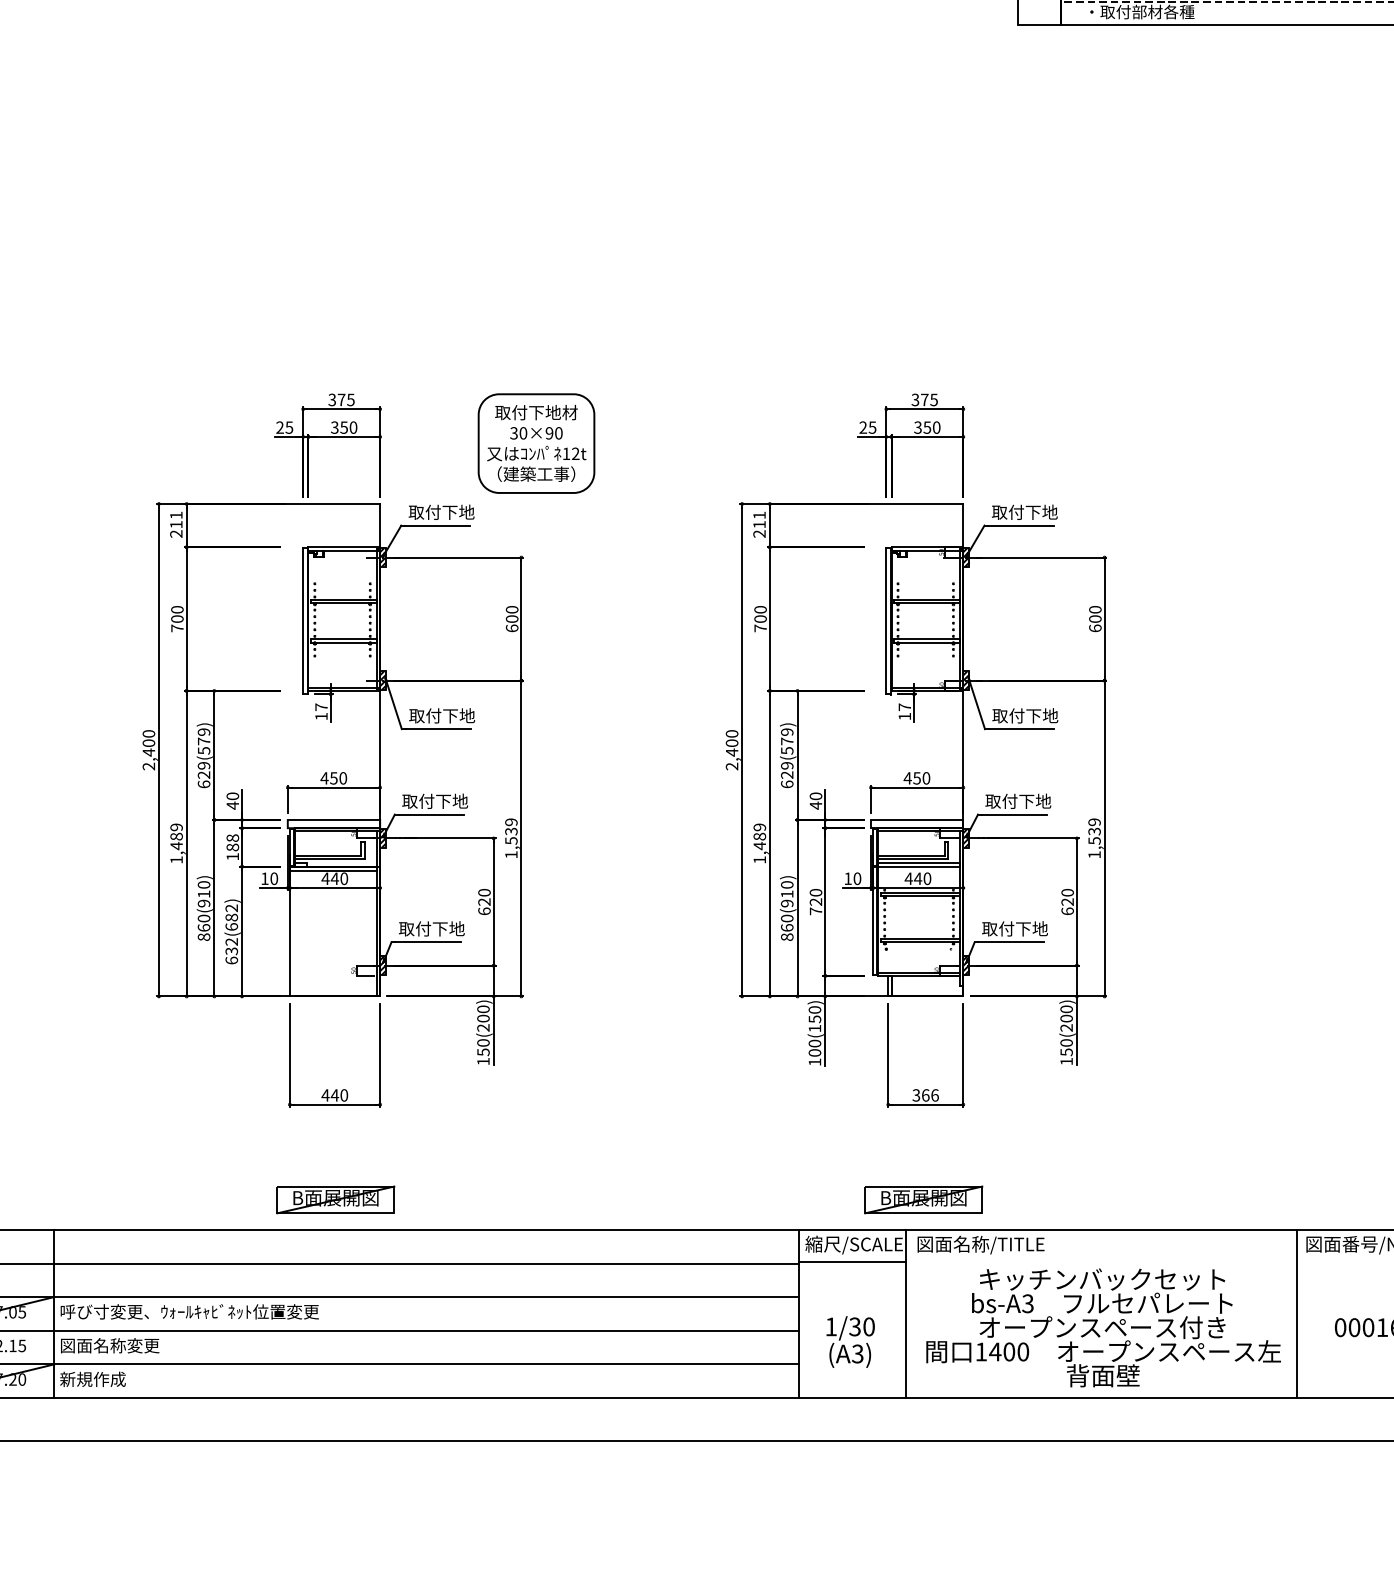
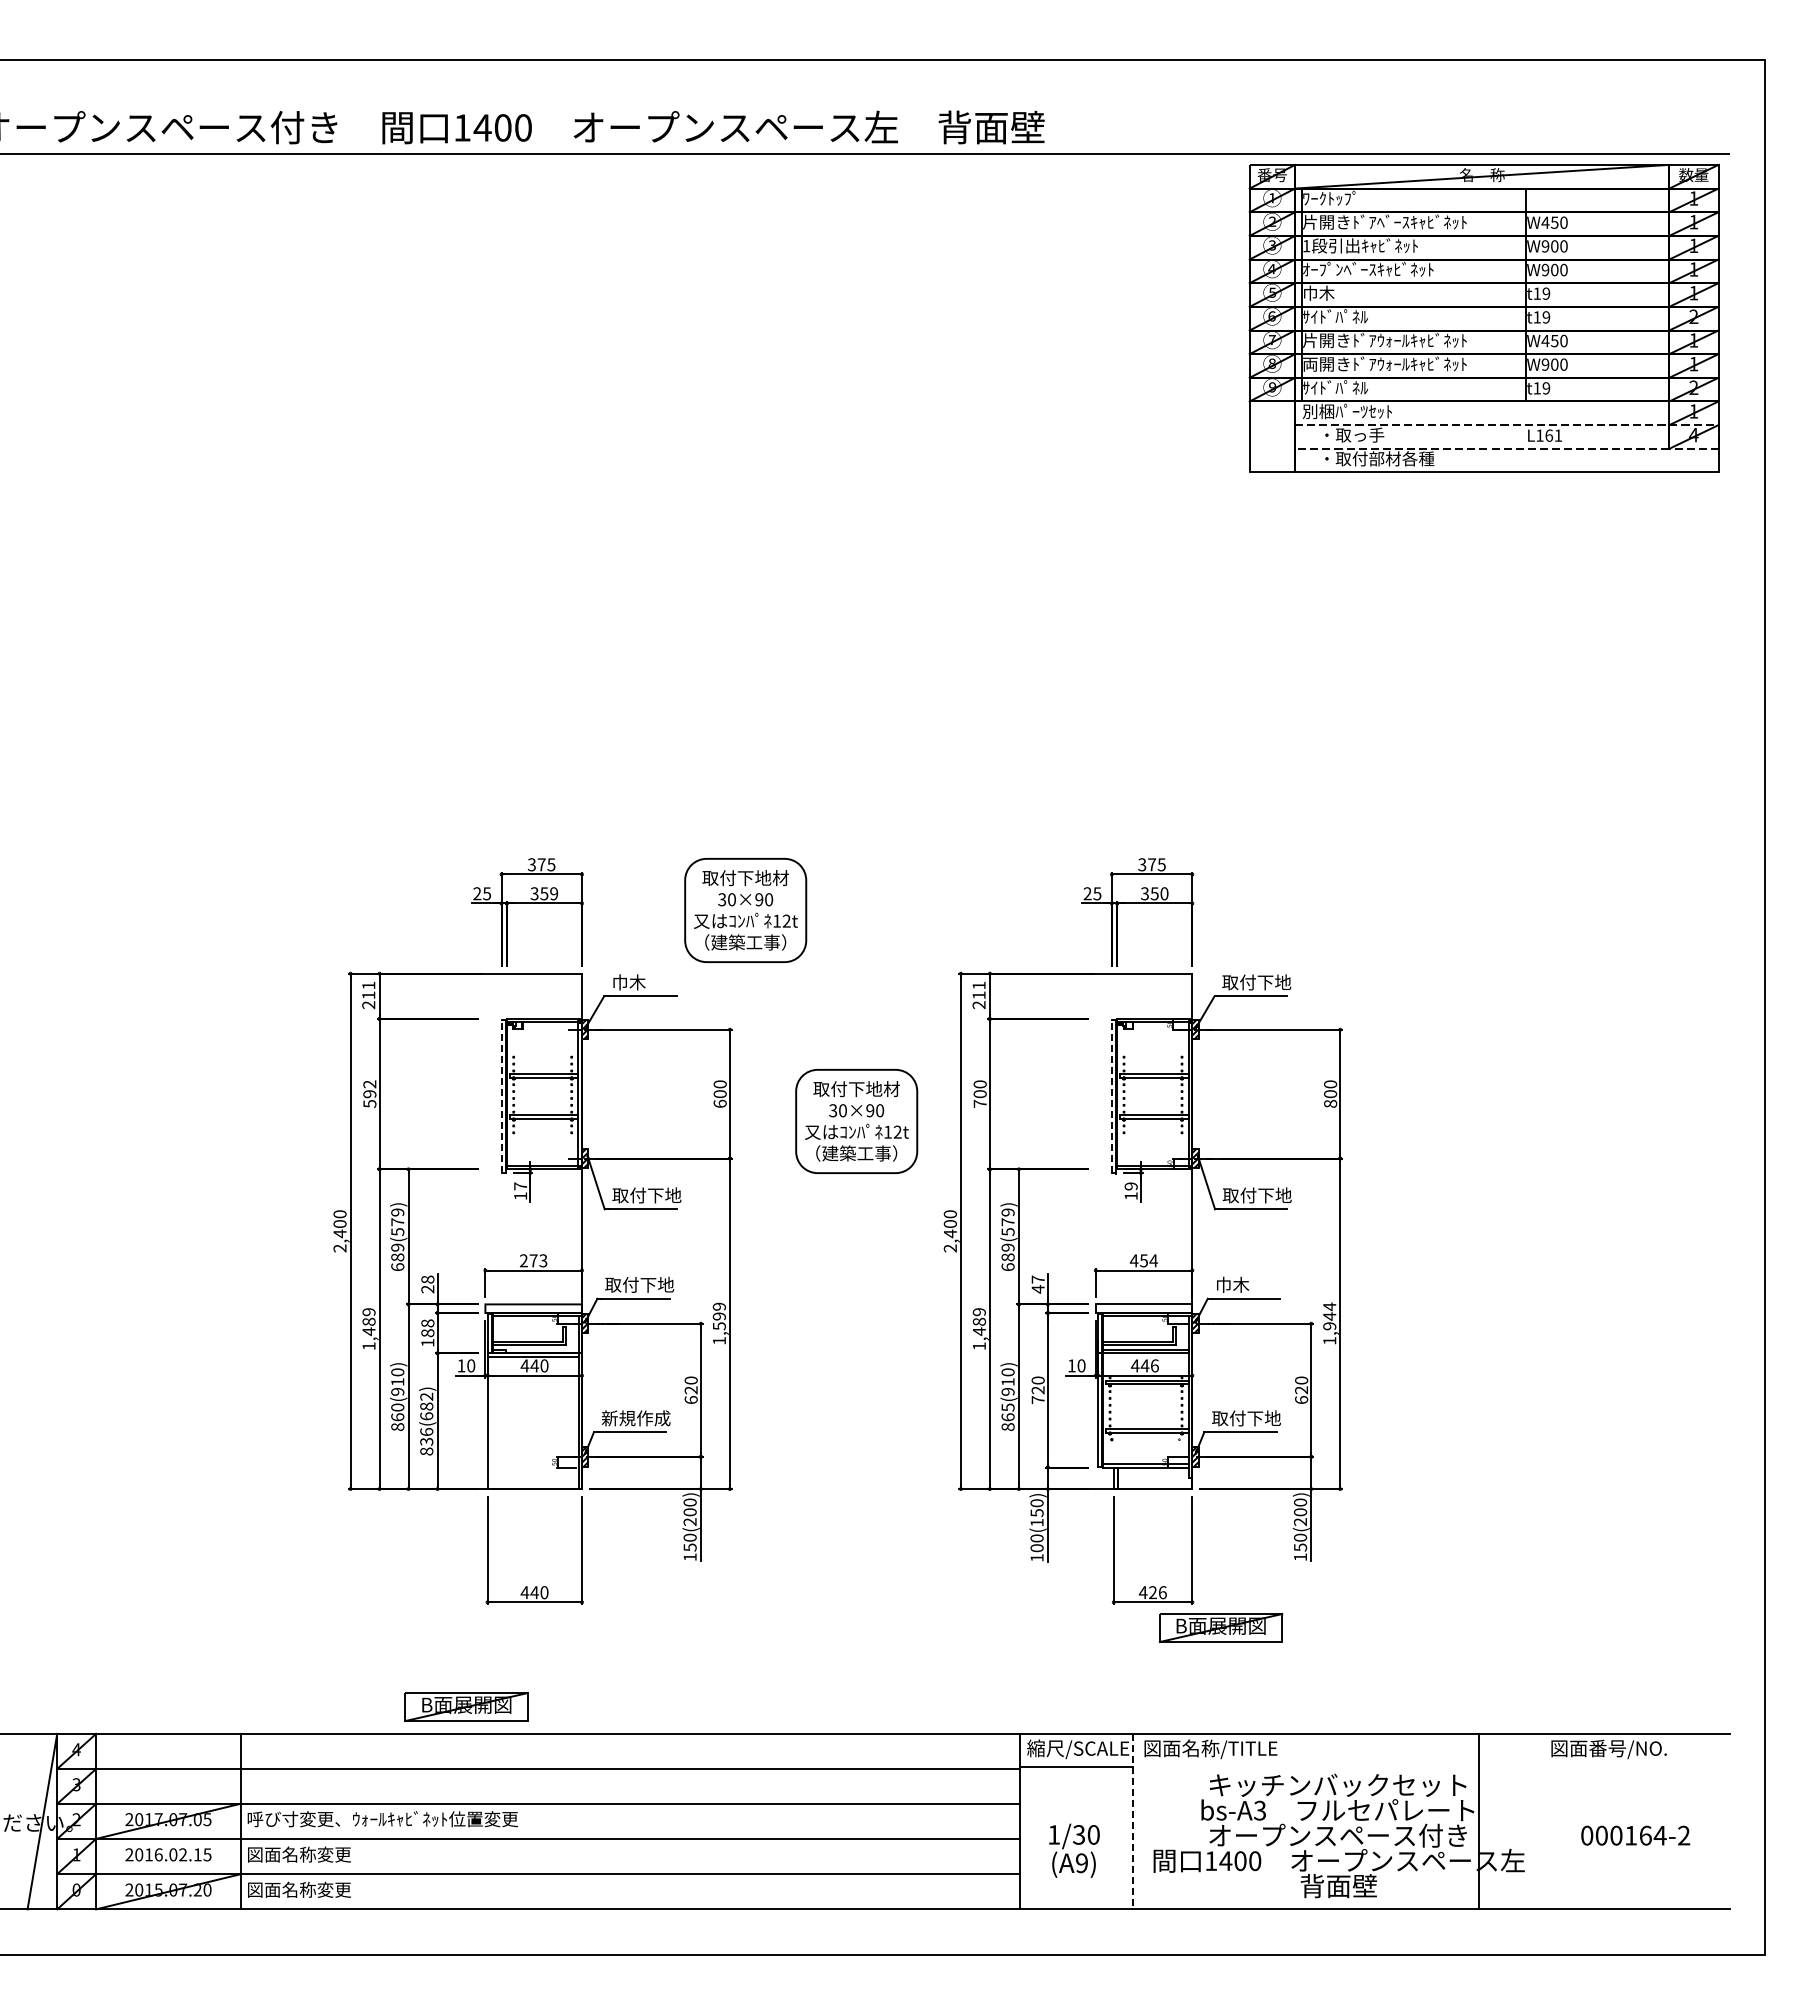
text: (353, 427) -> (554, 893), 350 -> 359
text: (440, 512) -> (645, 982), 取付下地 -> 巾木
text: (177, 618) -> (369, 1093), 700 -> 592
line: (303, 621) -> (501, 1096), solid -> dashed
line: (886, 621) -> (1111, 1096), solid -> dashed
text: (1095, 628) -> (1330, 1103), 600 -> 800
part: (642, 645) -> (856, 1121), added
text: (904, 707) -> (1130, 1186), 17 -> 19
text: (203, 775) -> (397, 1257), 629(579) -> 689(579)
text: (786, 775) -> (1007, 1257), 629(579) -> 689(579)
text: (333, 778) -> (533, 1260), 450 -> 273
text: (926, 778) -> (1153, 1260), 450 -> 454
text: (815, 796) -> (1037, 1279), 40 -> 47
text: (232, 800) -> (427, 1284), 40 -> 28
text: (1017, 800) -> (1249, 1284), 取付下地 -> 巾木
text: (511, 831) -> (719, 1316), 1,539 -> 1,599
text: (1094, 831) -> (1329, 1316), 1,539 -> 1,944
text: (927, 878) -> (1154, 1365), 440 -> 446
text: (786, 918) -> (1007, 1407), 860(910) -> 865(910)
text: (431, 929) -> (635, 1418), 取付下地 -> 新規作成
text: (231, 950) -> (426, 1441), 632(682) -> 836(682)
text: (920, 1095) -> (1147, 1592), 366 -> 426
part: (335, 1199) -> (466, 1706), moved
part: (923, 1199) -> (1220, 1627), moved
line: (906, 1314) -> (1132, 1821), solid -> dashed
line: (1296, 1314) -> (1479, 1821), moved
text: (857, 1354) -> (1081, 1863), (A3) -> (A9)
text: (109, 1379) -> (298, 1889), 新規作成 -> 図面名称変更

